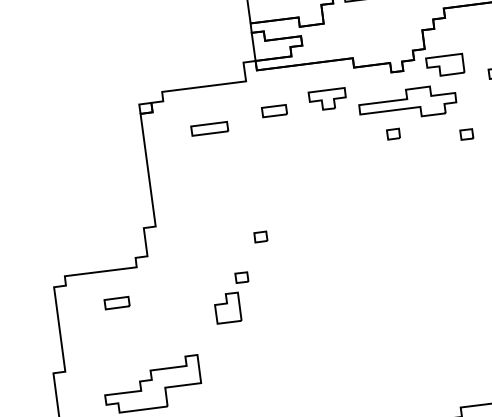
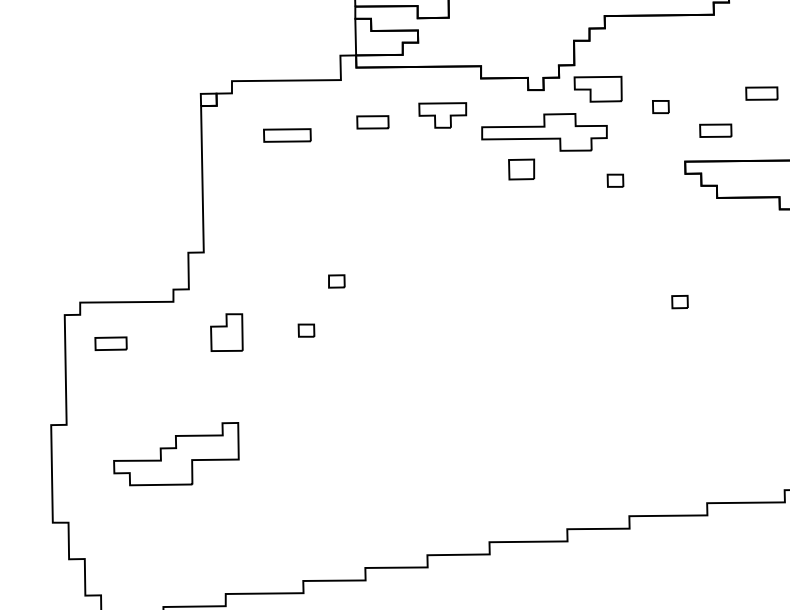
part: (393, 134) -> (521, 169), size x1.6
part: (116, 302) -> (110, 343), moved
part: (227, 308) -> (226, 332), moved

